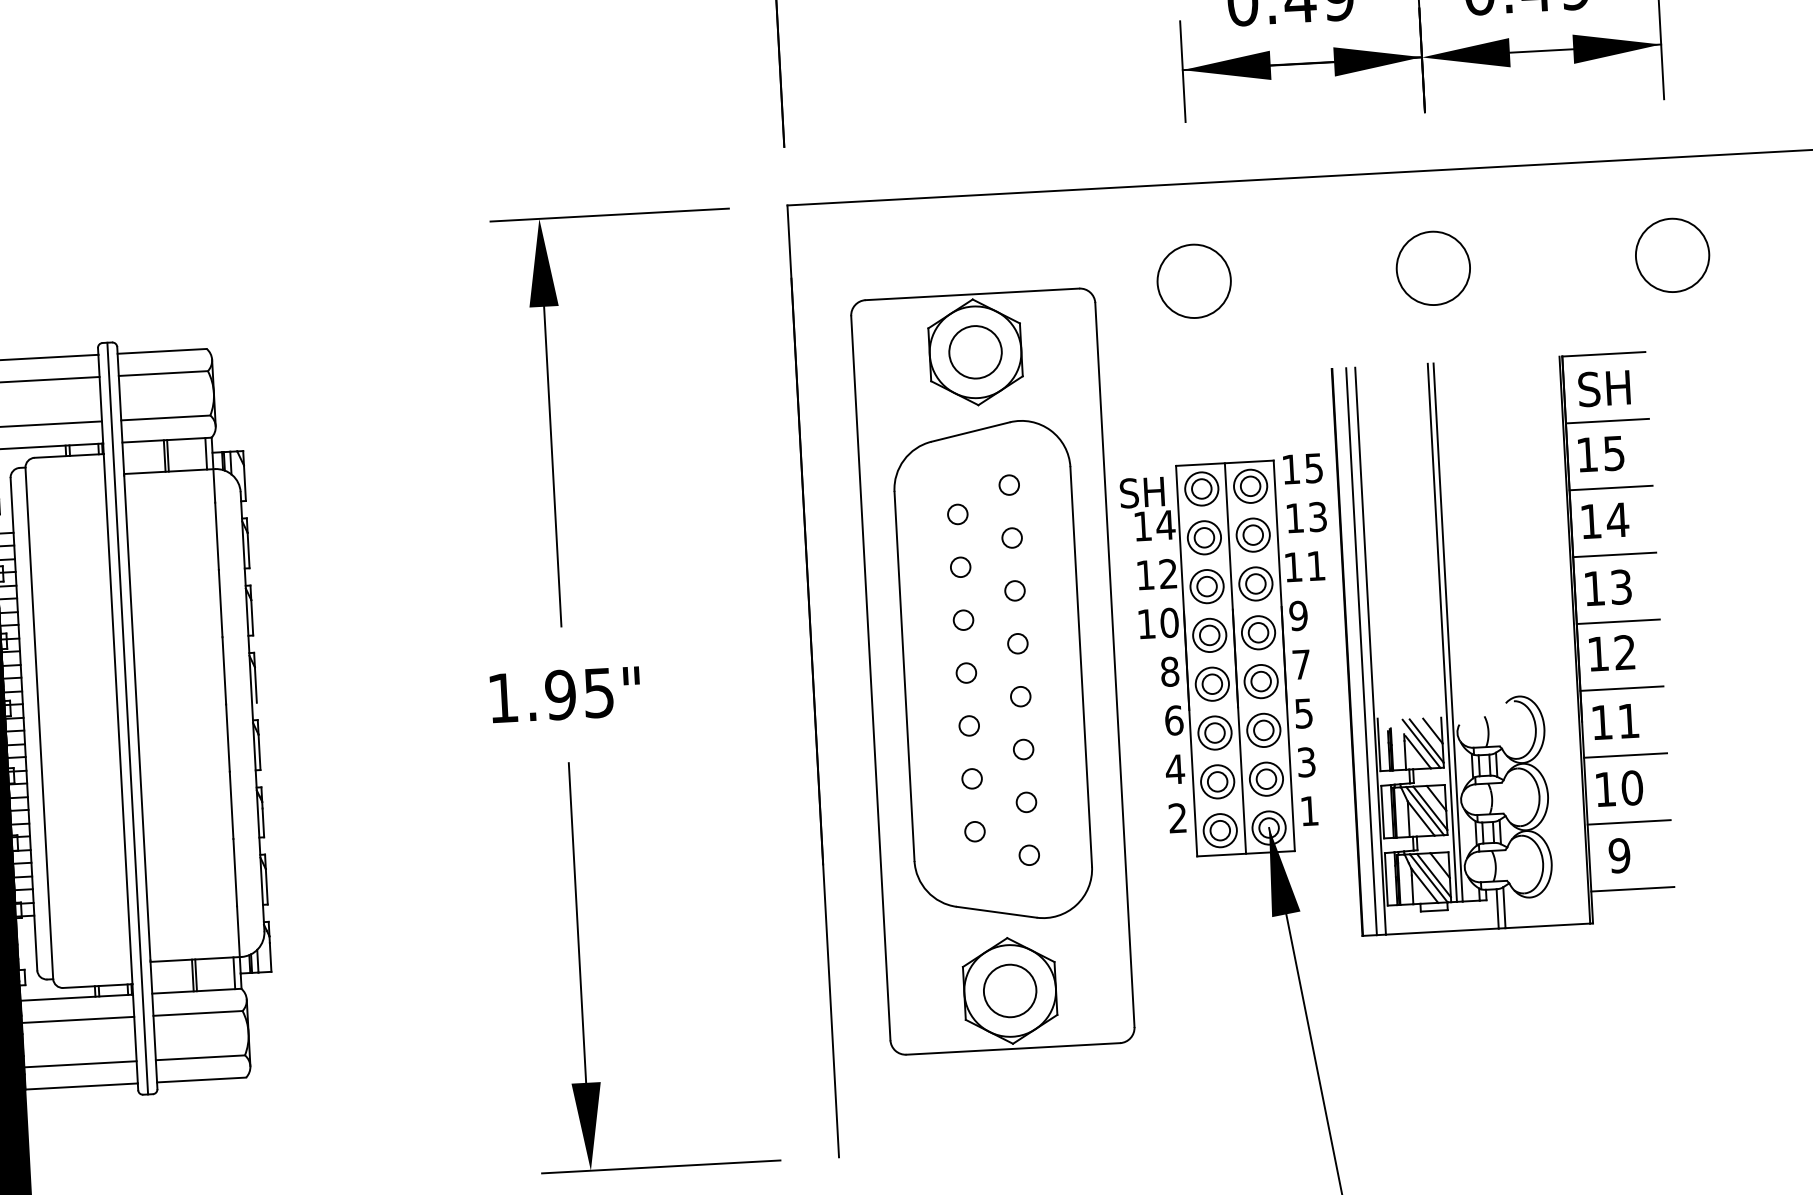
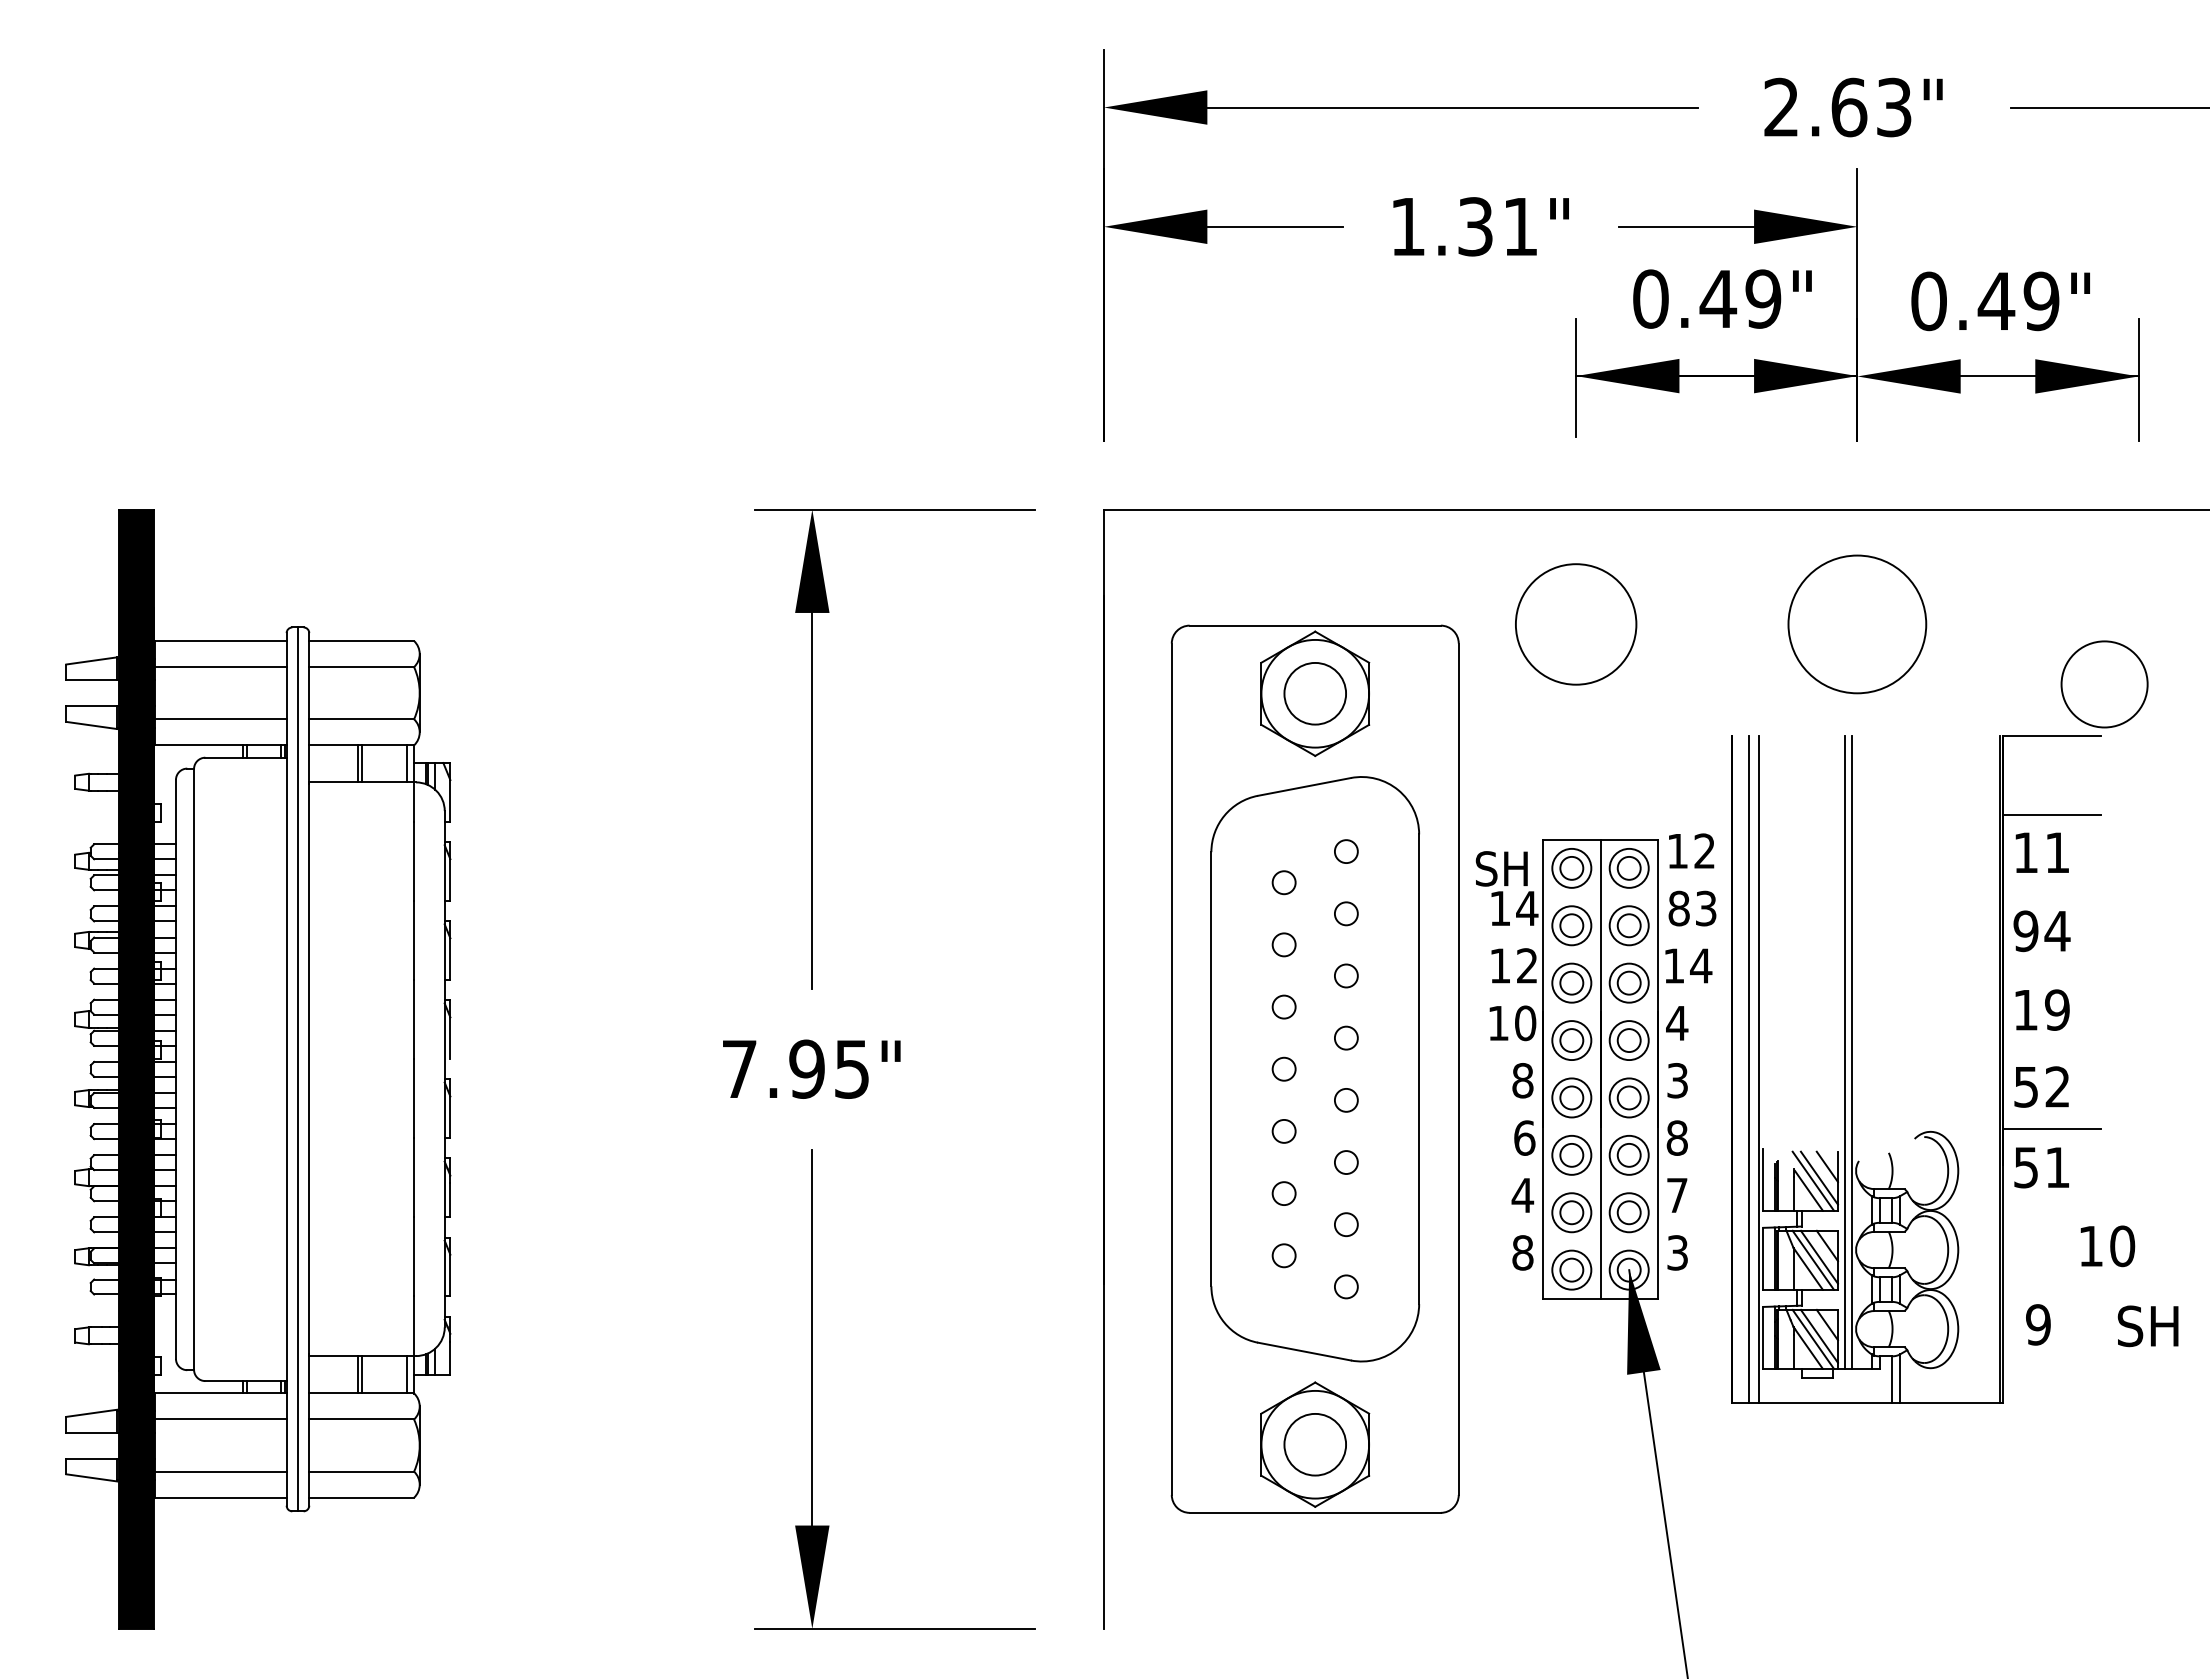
circle: (1672, 255) -> (2104, 684), moved
circle: (1433, 268) -> (1857, 624), size x1.6
circle: (1194, 281) -> (1576, 624), size x1.4
text: (1603, 388) -> (2147, 1326), moved
text: (1614, 453) -> (2057, 852), 15 -> 11
text: (1313, 467) -> (1704, 850), 15 -> 12
line: (1610, 488) -> (2051, 893), removed
text: (1294, 518) -> (1678, 908), 13 -> 83
text: (1590, 521) -> (2025, 931), 14 -> 94
line: (1614, 554) -> (2051, 971), removed
text: (1316, 565) -> (1701, 965), 11 -> 14
text: (1621, 586) -> (2057, 1009), 13 -> 19
text: (1298, 616) -> (1677, 1023), 9 -> 4
line: (1618, 621) -> (2051, 1050), removed
text: (1597, 654) -> (2025, 1087), 12 -> 52
text: (1301, 664) -> (1677, 1080), 7 -> 3
text: (503, 697) -> (739, 1068), 1.95" -> 7.95"
text: (1303, 713) -> (1676, 1137), 5 -> 8
text: (1601, 722) -> (2025, 1167), 11 -> 51
line: (1625, 755) -> (2051, 1207), removed
text: (1306, 762) -> (1677, 1195), 3 -> 7
text: (1619, 788) -> (2107, 1246), moved
text: (1309, 810) -> (1677, 1252), 1 -> 3
text: (1177, 817) -> (1522, 1252), 2 -> 8
line: (1629, 822) -> (2051, 1286), removed
line: (1632, 889) -> (2051, 1365), removed

